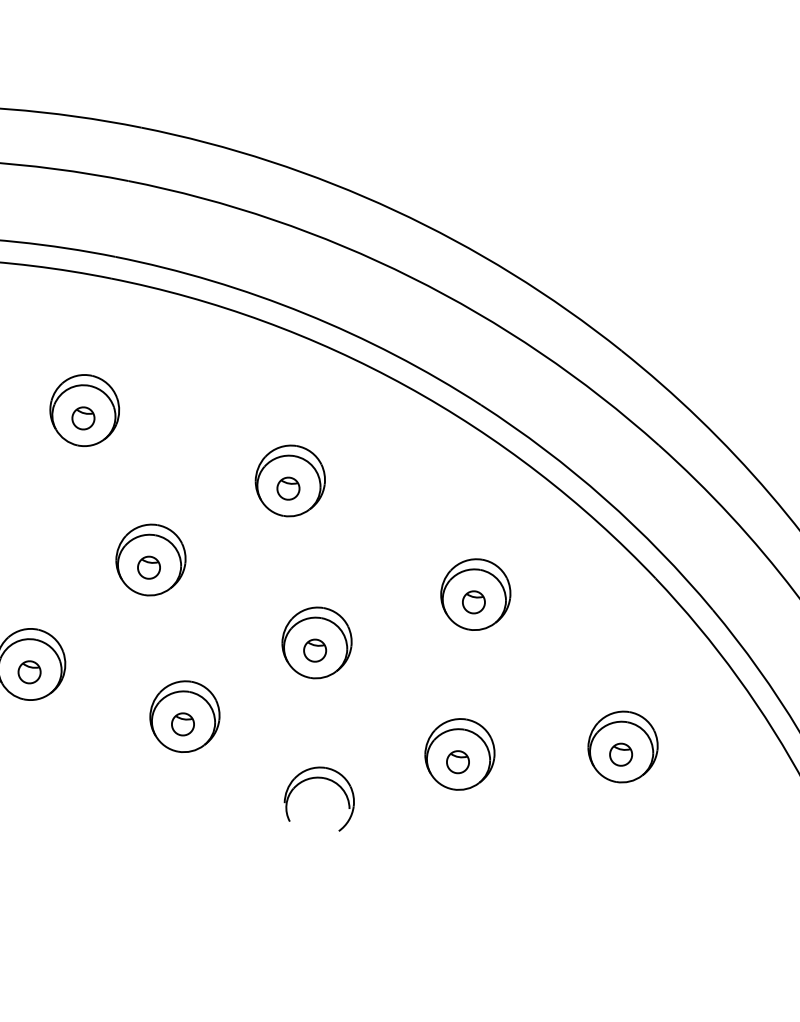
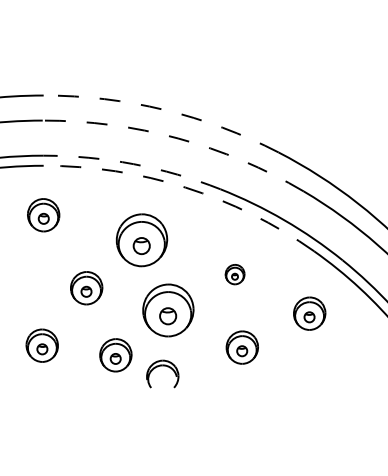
arc: (394, 209) -> (164, 109), solid -> dashed
arc: (412, 277) -> (178, 138), solid -> dashed
arc: (304, 314) -> (133, 164), solid -> dashed
arc: (406, 386) -> (185, 187), solid -> dashed
part: (84, 411) -> (43, 215), moved
part: (289, 481) -> (141, 240), size x1.6
part: (474, 594) -> (234, 274), size x0.6
part: (317, 643) -> (168, 310), size x1.6
part: (622, 746) -> (309, 313), moved
part: (323, 780) -> (162, 366), moved

